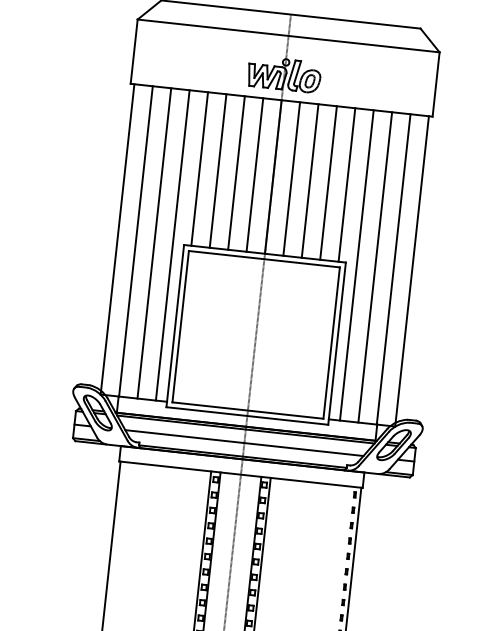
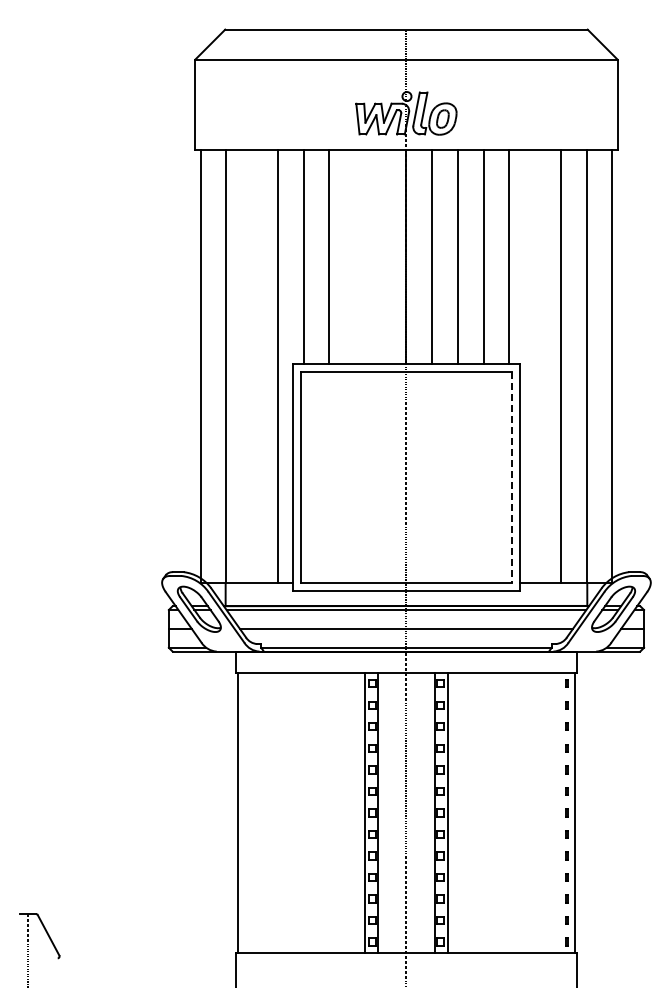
line: (236, 172) -> (354, 256), removed
line: (254, 174) -> (380, 256), removed
line: (154, 243) -> (252, 366), removed
line: (357, 265) -> (535, 366), removed
line: (331, 343) -> (512, 477), solid -> dashed

